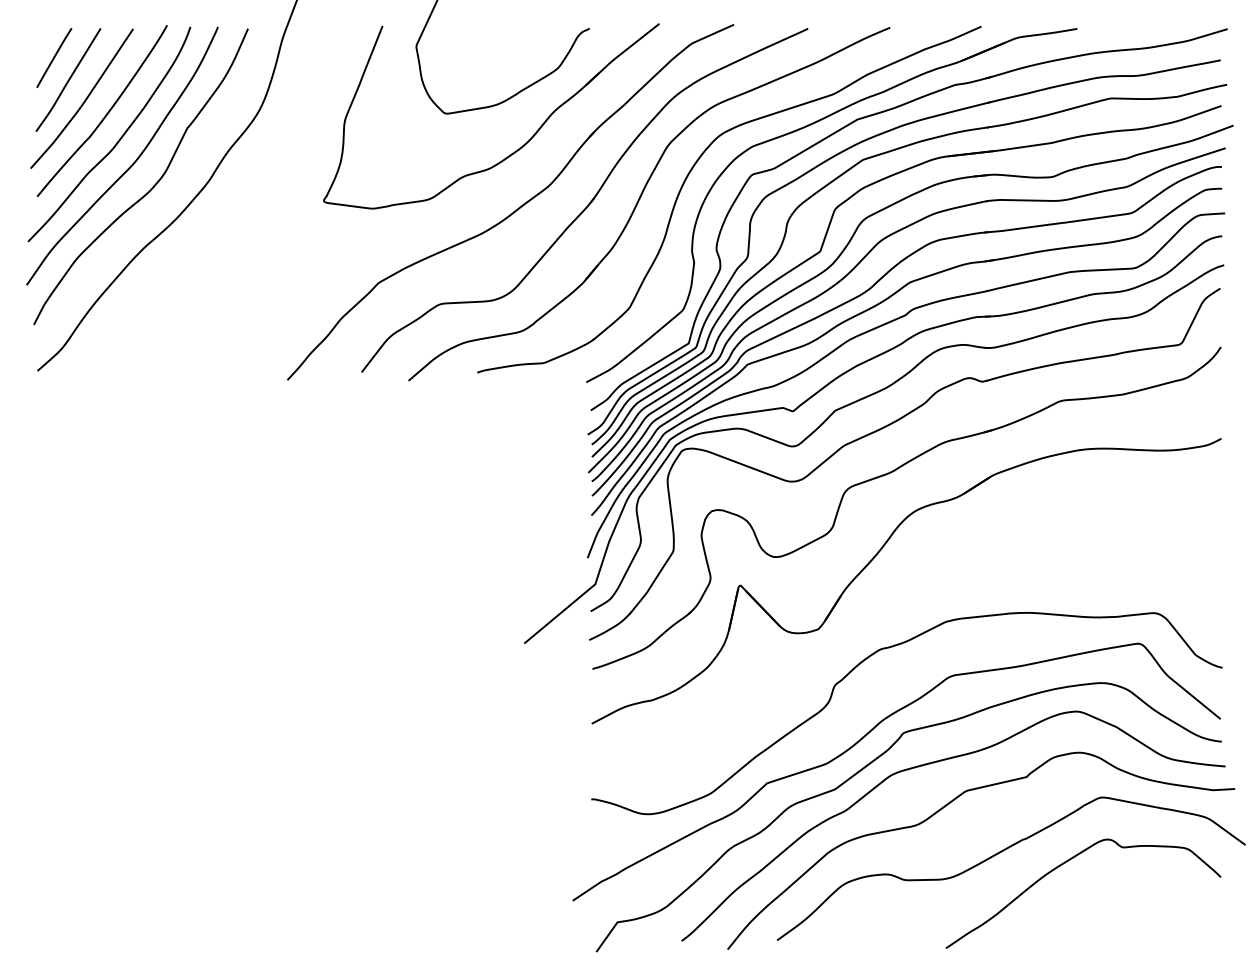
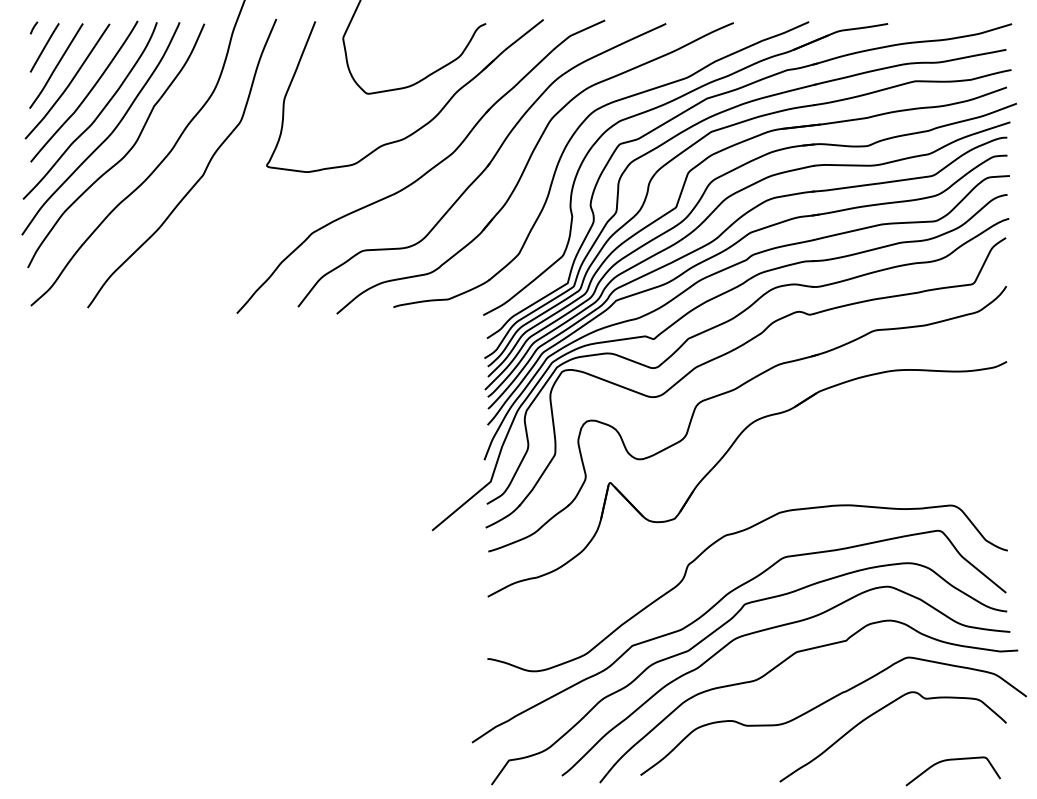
line: (41, 33) -> (34, 27), added
curve: (240, 217) -> (198, 179), added
curve: (1155, 922) -> (952, 760), added

